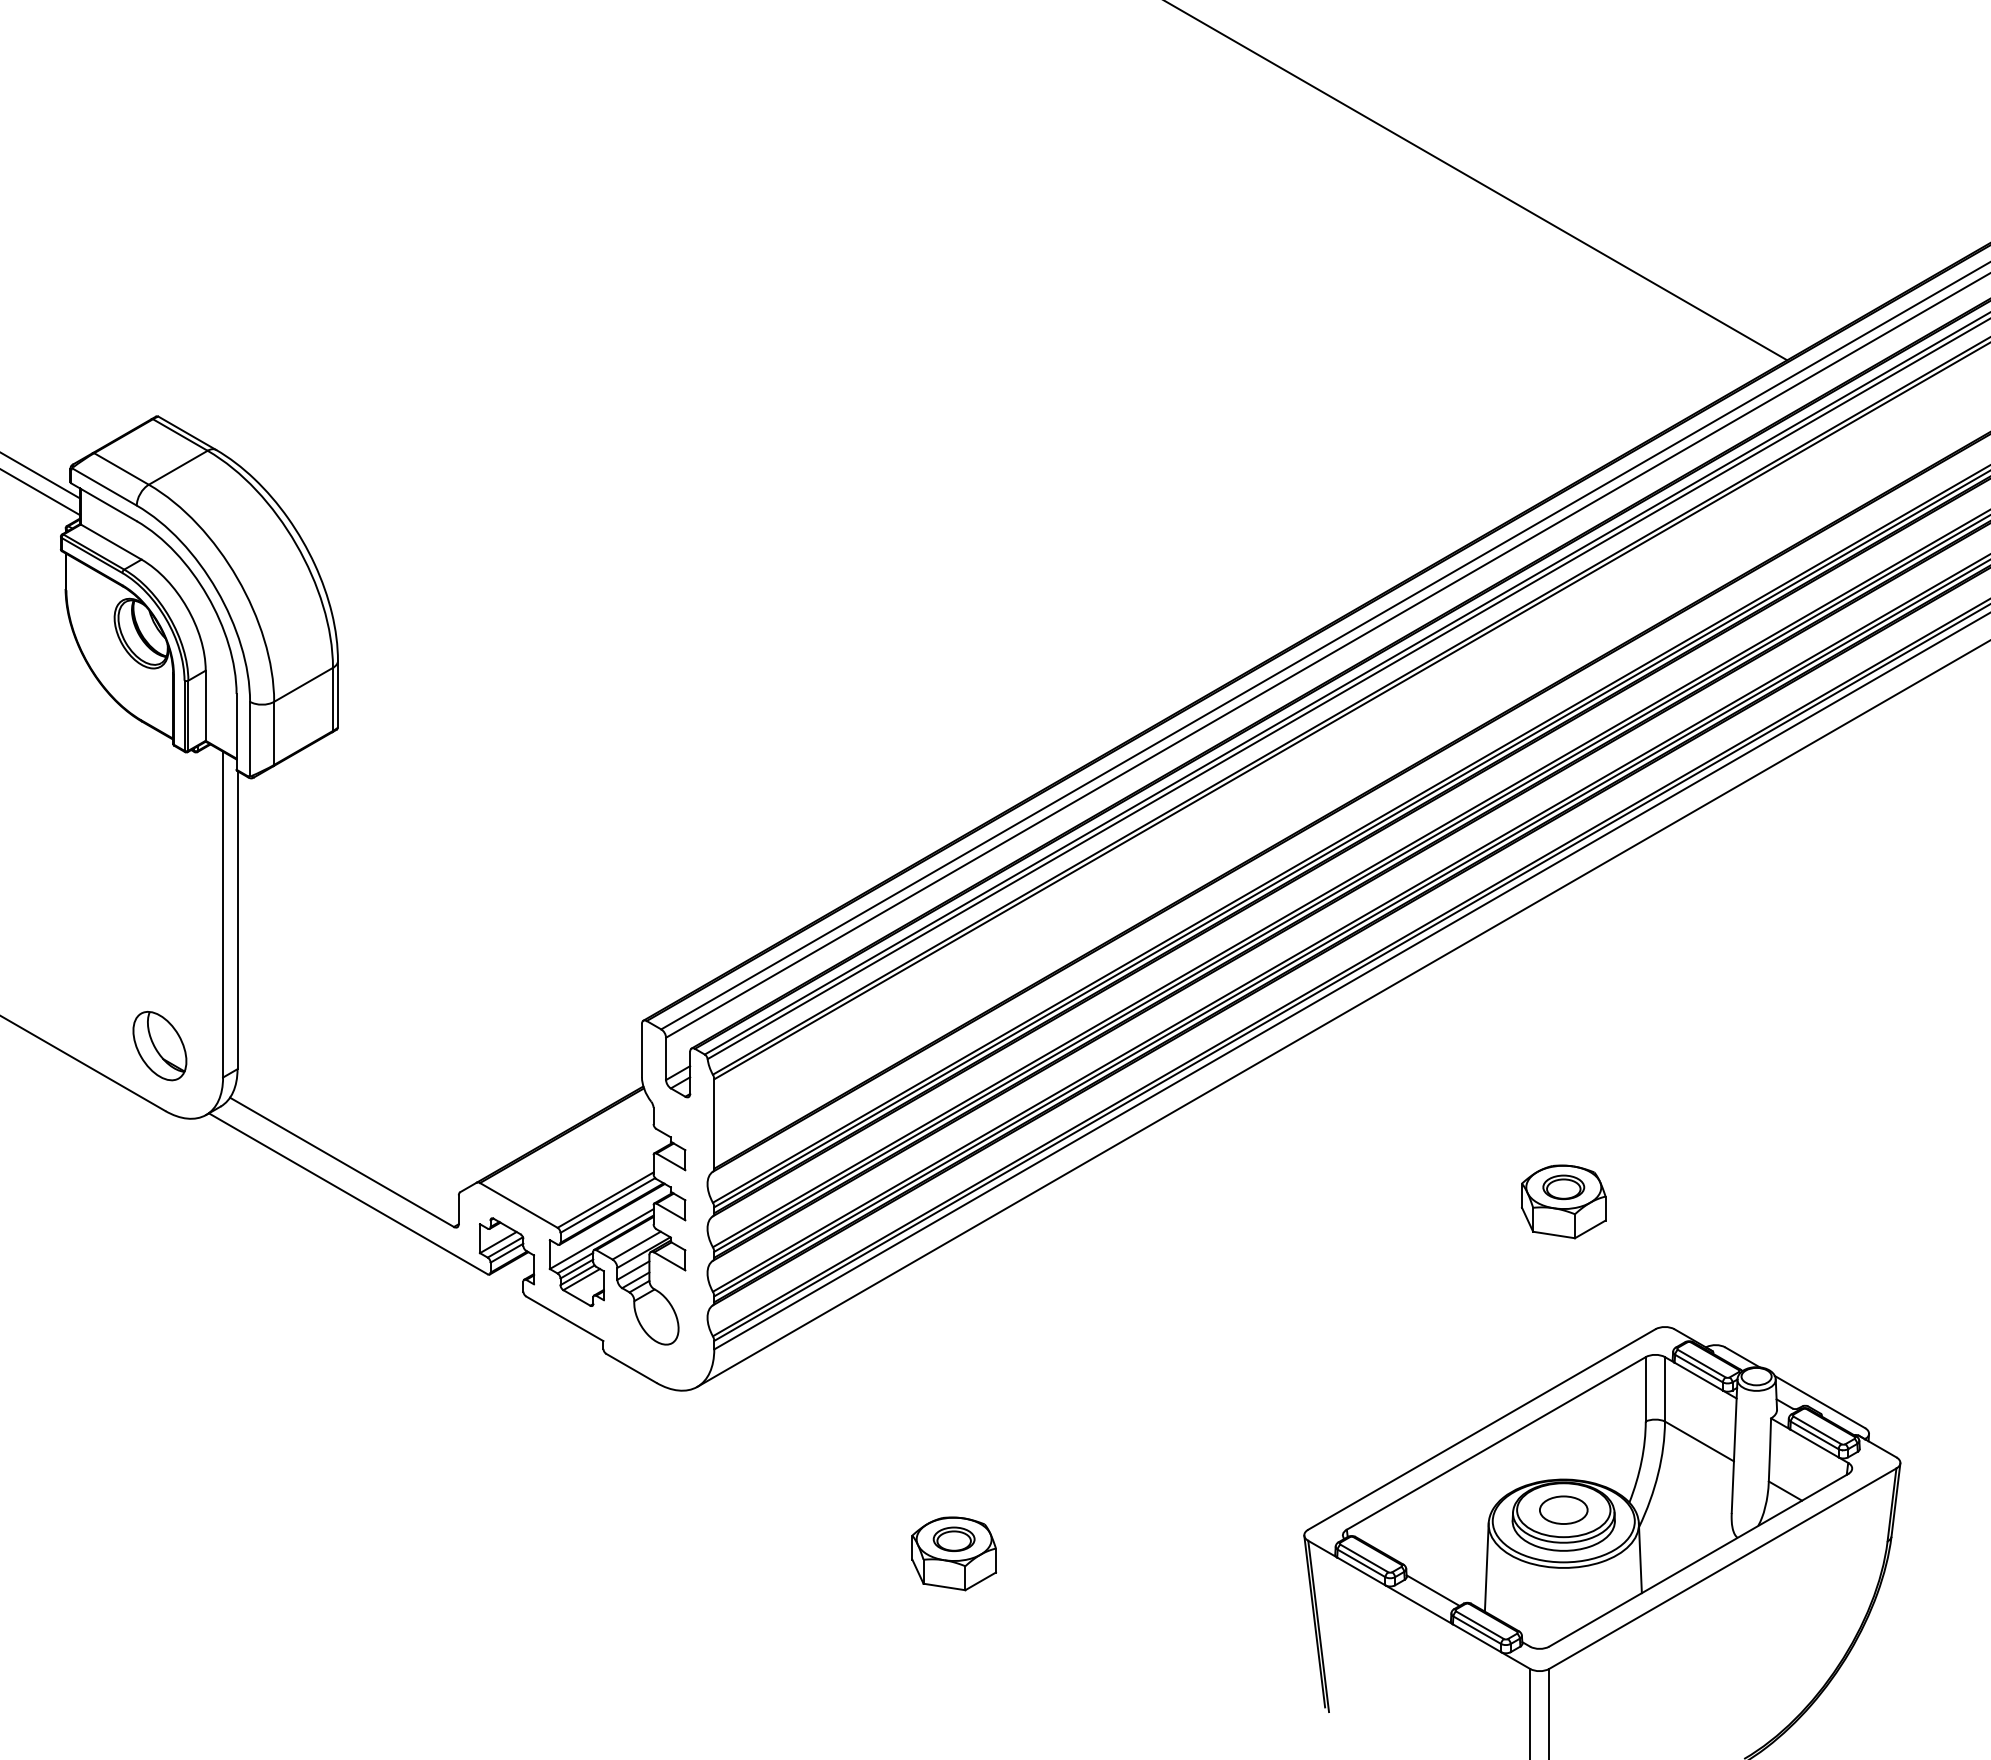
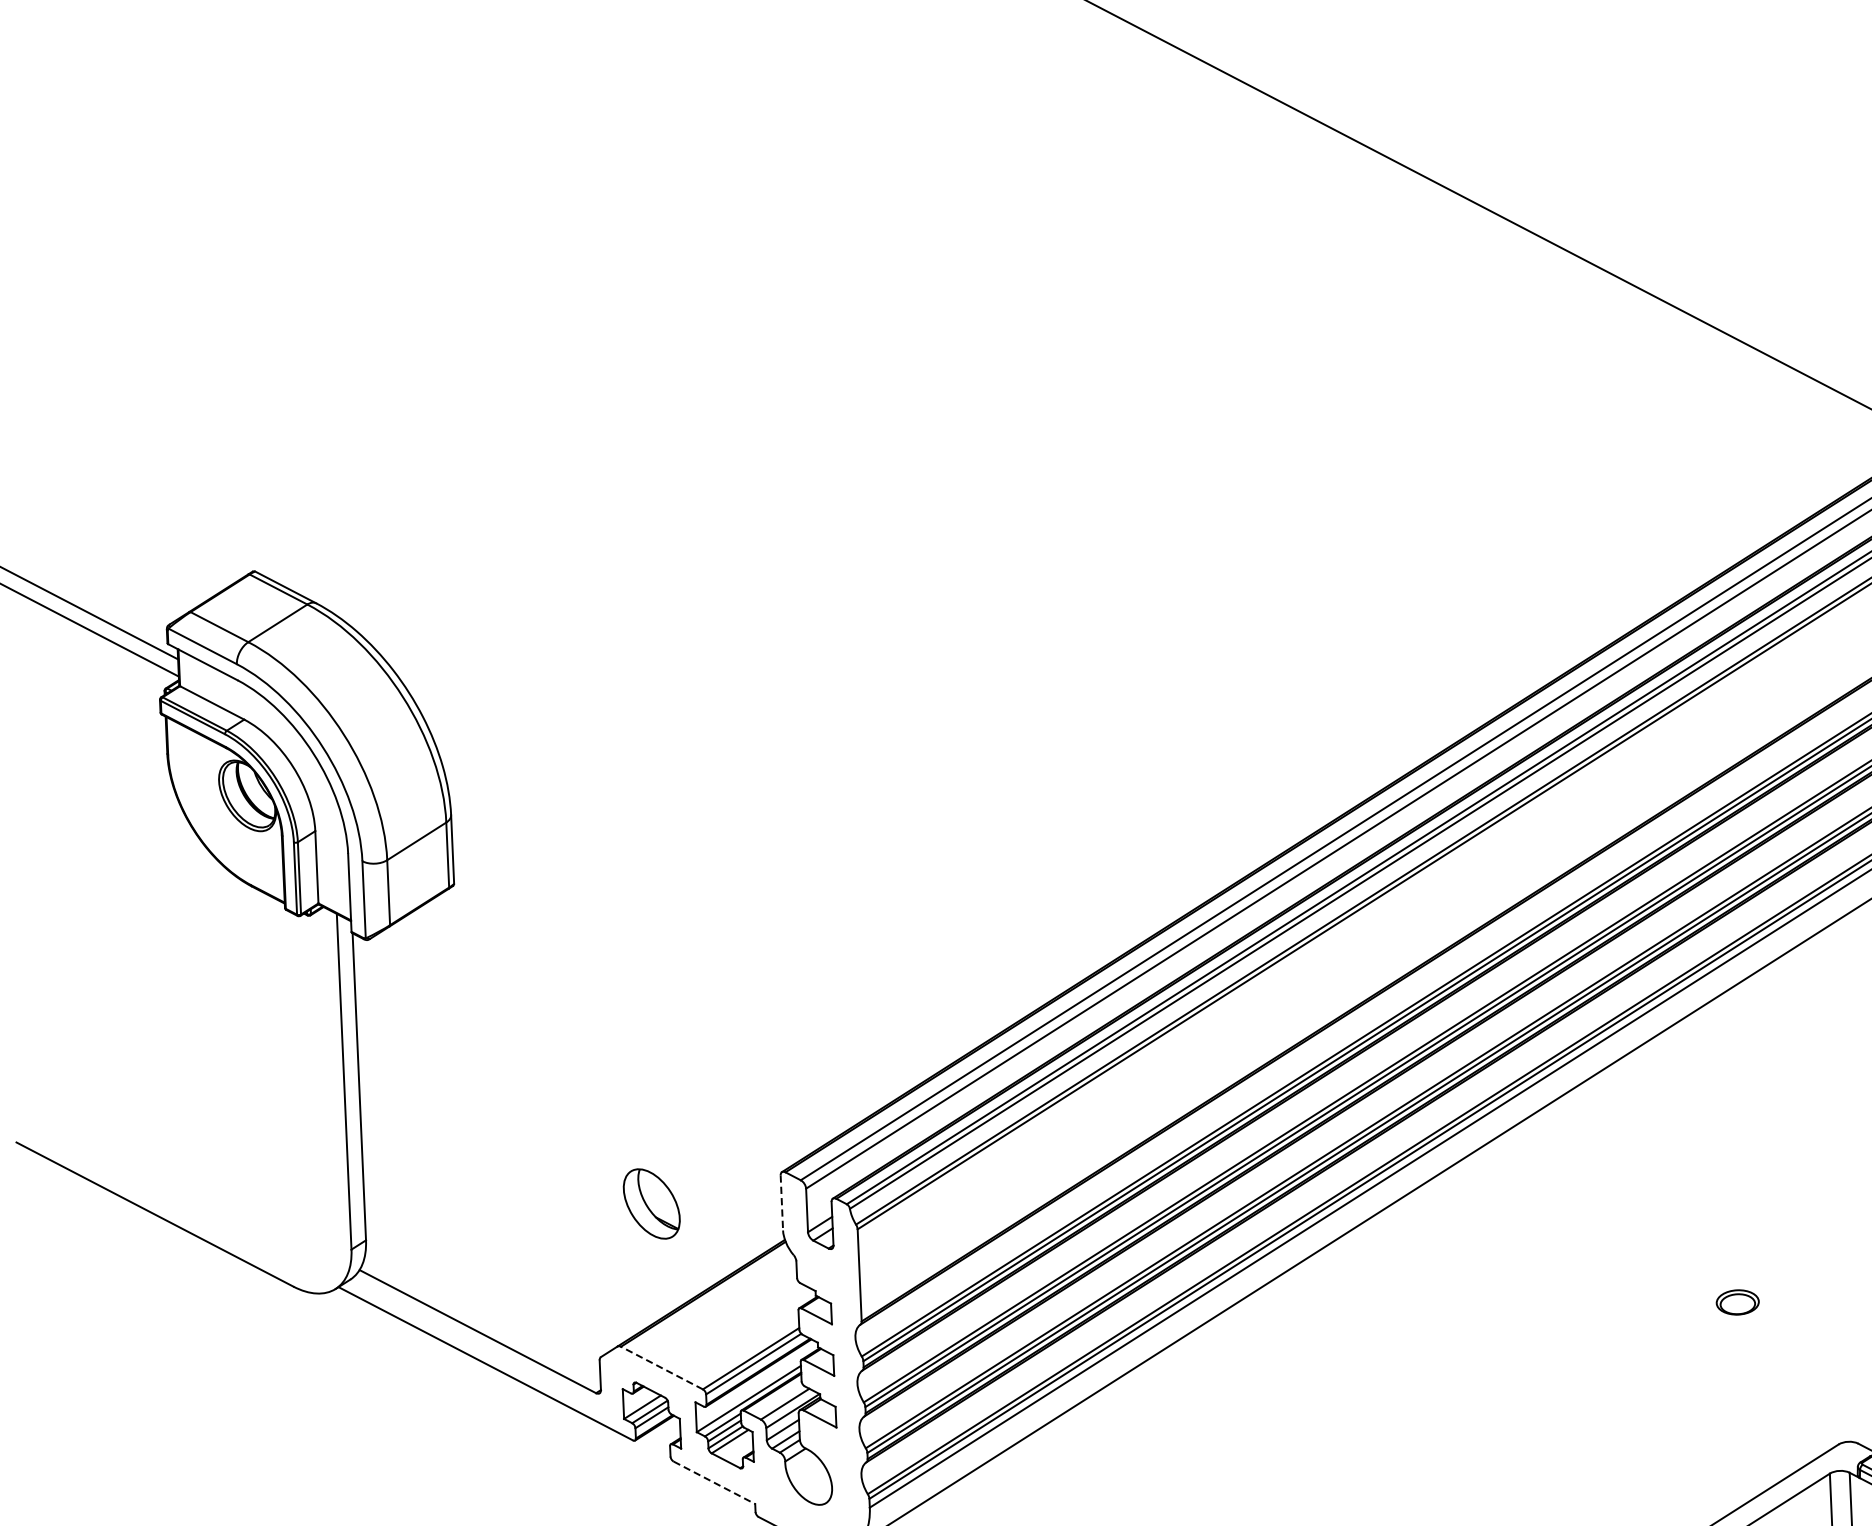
part: (159, 1045) -> (651, 1203), moved
line: (641, 1050) -> (781, 1202), solid -> dashed
part: (1563, 1201) -> (1738, 1317), removed
line: (518, 1205) -> (661, 1368), solid -> dashed
line: (564, 1318) -> (714, 1482), solid -> dashed

